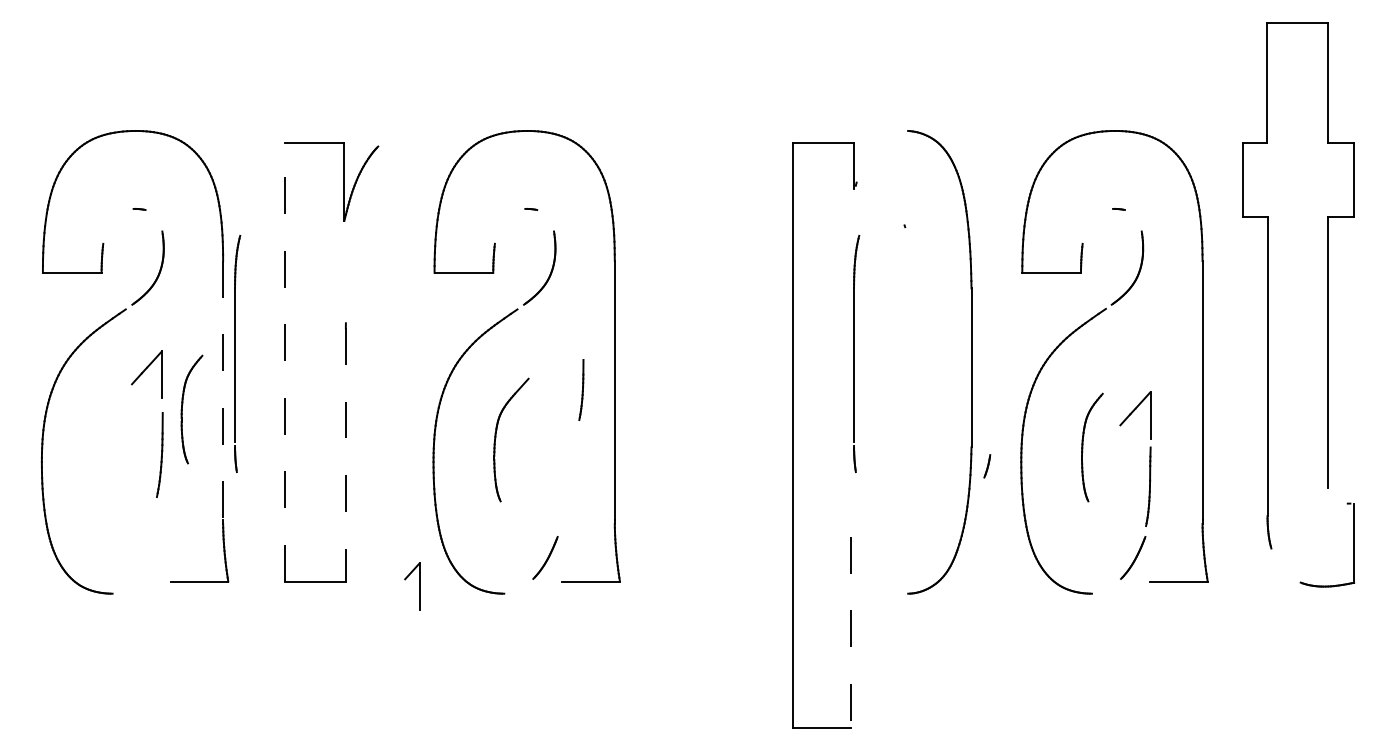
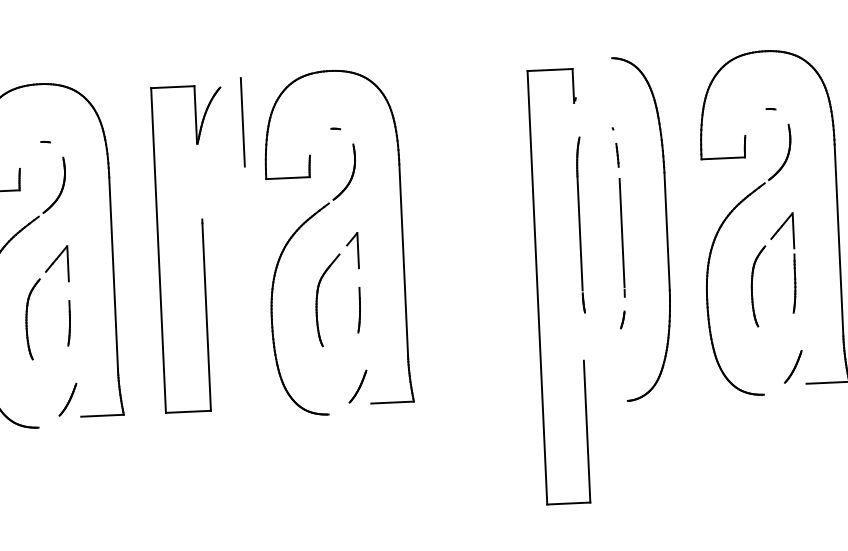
line: (406, 194) -> (242, 122), added
line: (909, 261) -> (617, 154), added
part: (237, 353) -> (123, 245), removed
line: (285, 361) -> (158, 249), dashed -> solid
line: (910, 373) -> (622, 237), added
part: (581, 389) -> (358, 309), moved
line: (223, 390) -> (113, 273), dashed -> solid
part: (182, 409) -> (26, 319), moved
part: (159, 454) -> (68, 322), size x0.71
line: (345, 454) -> (206, 316), dashed -> solid
part: (1149, 458) -> (793, 262), moved
line: (987, 466) -> (622, 320), moved
part: (153, 557) -> (67, 399), added
part: (419, 586) -> (357, 250), moved
line: (851, 632) -> (587, 431), dashed -> solid

